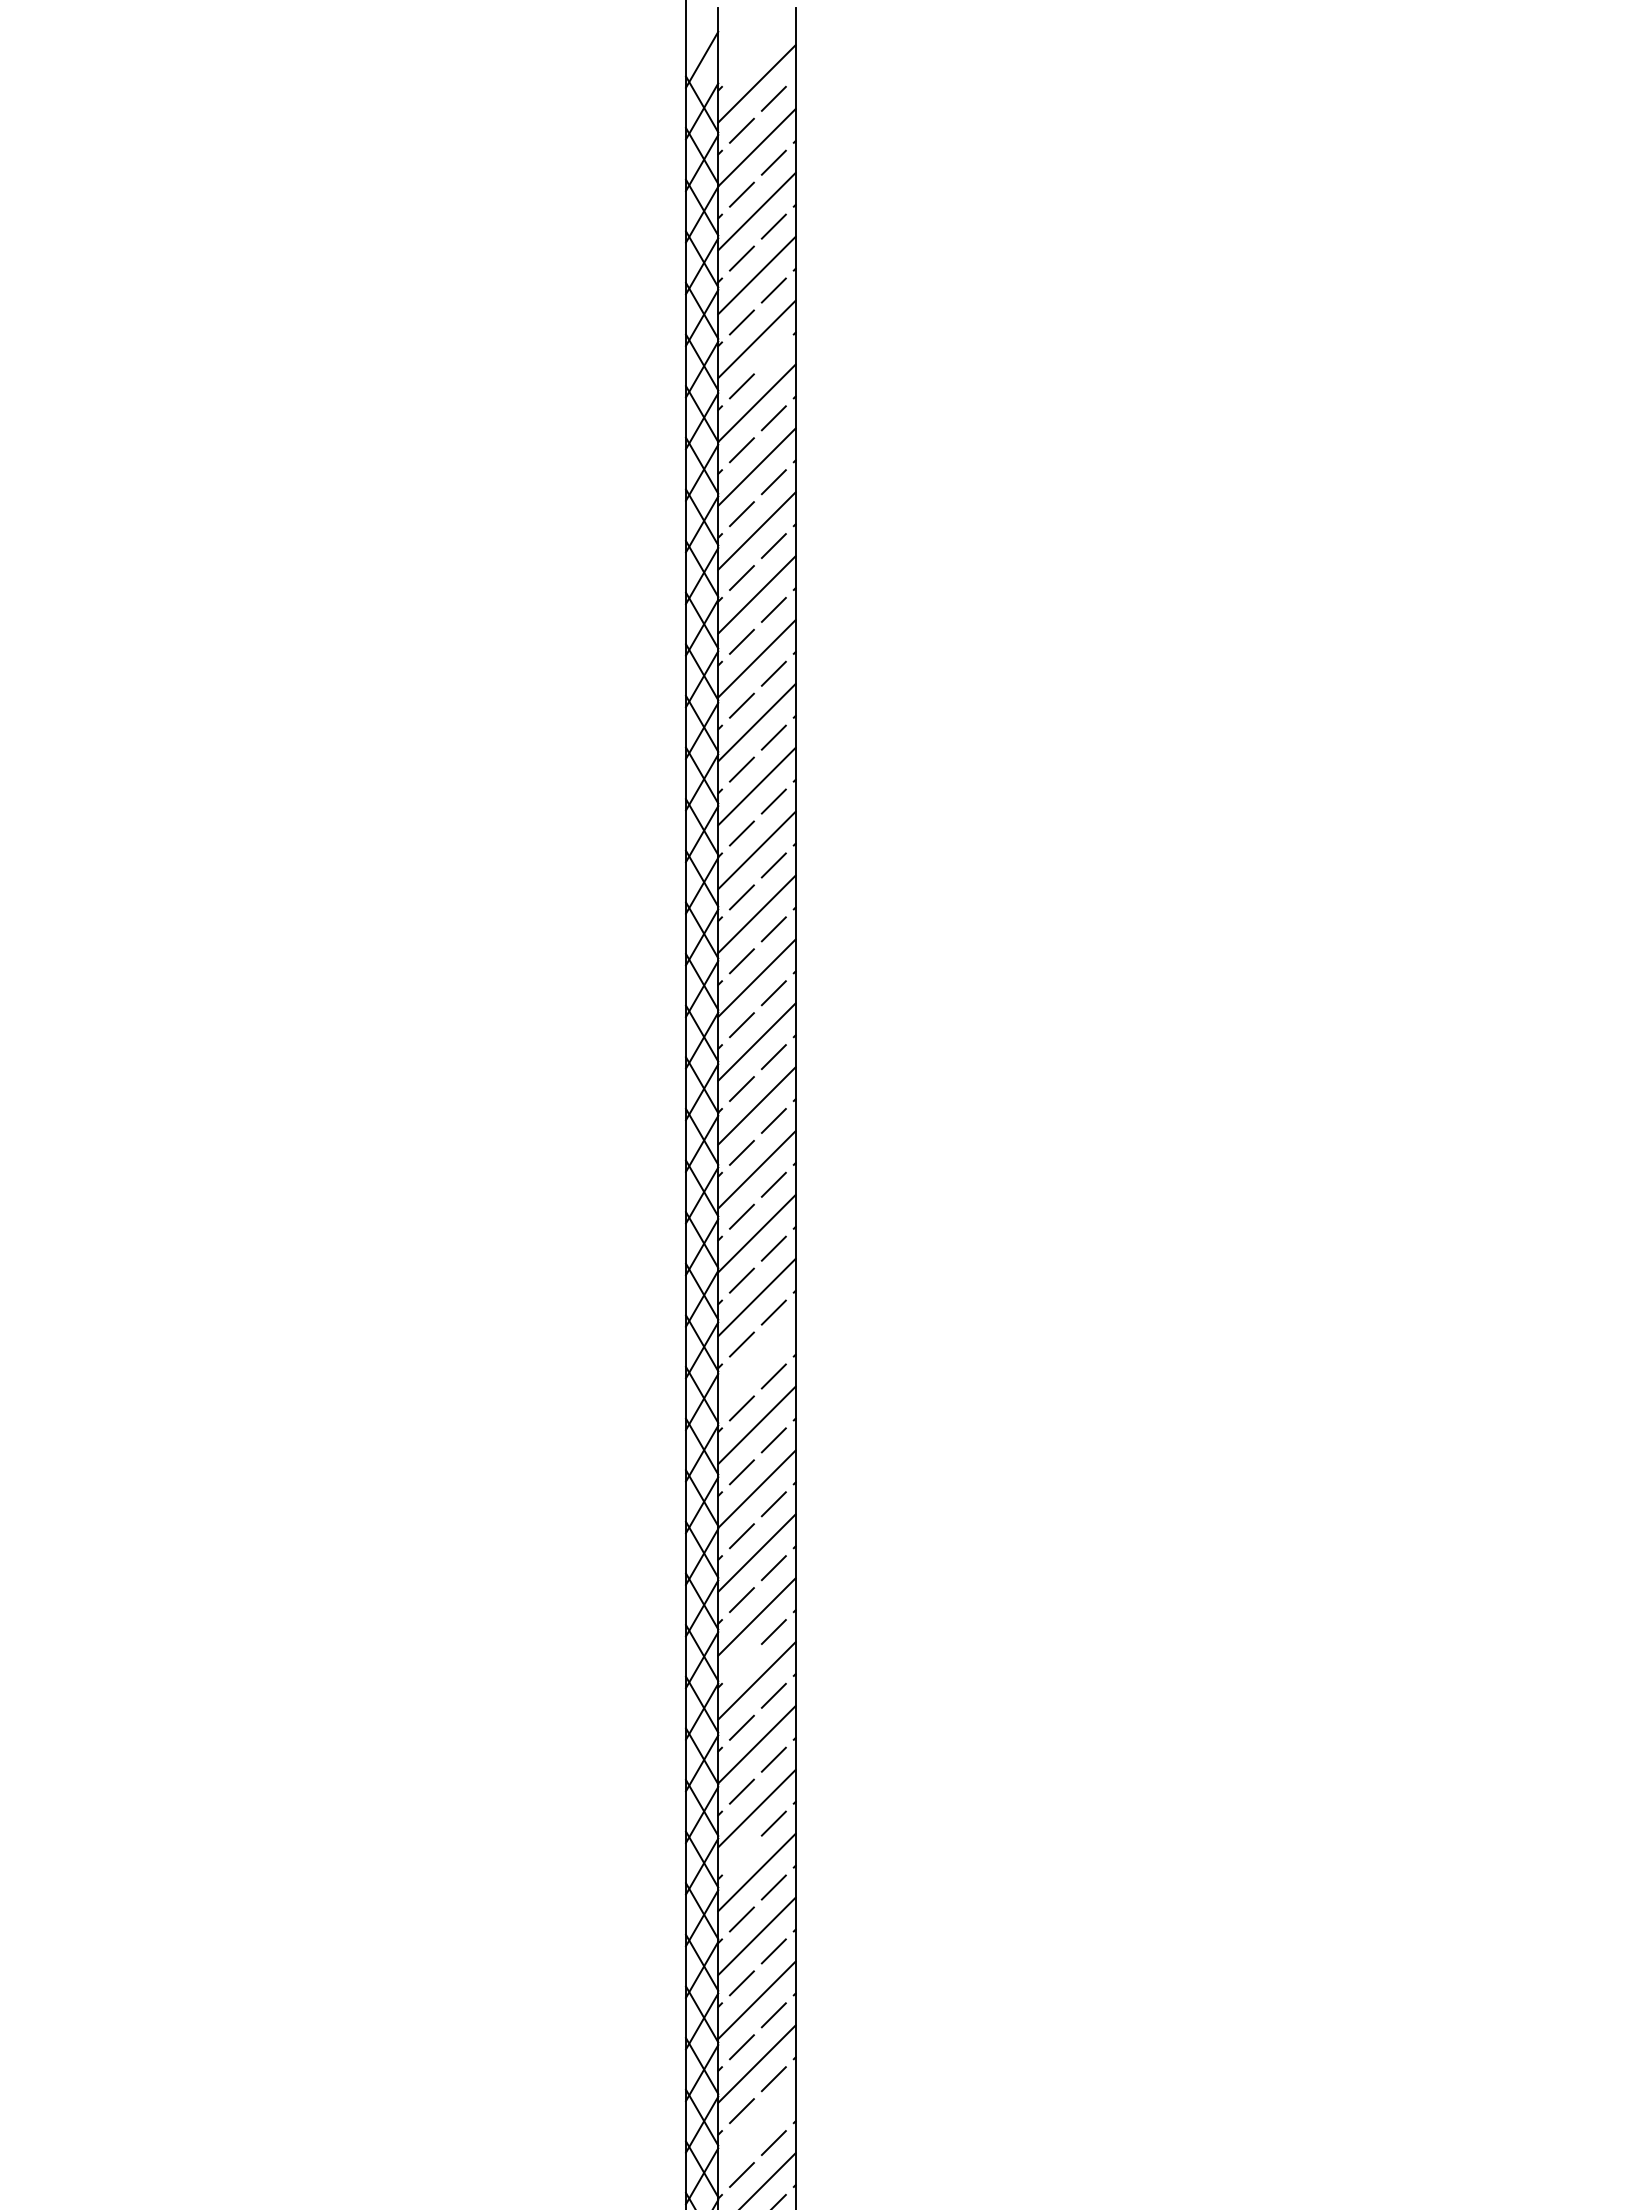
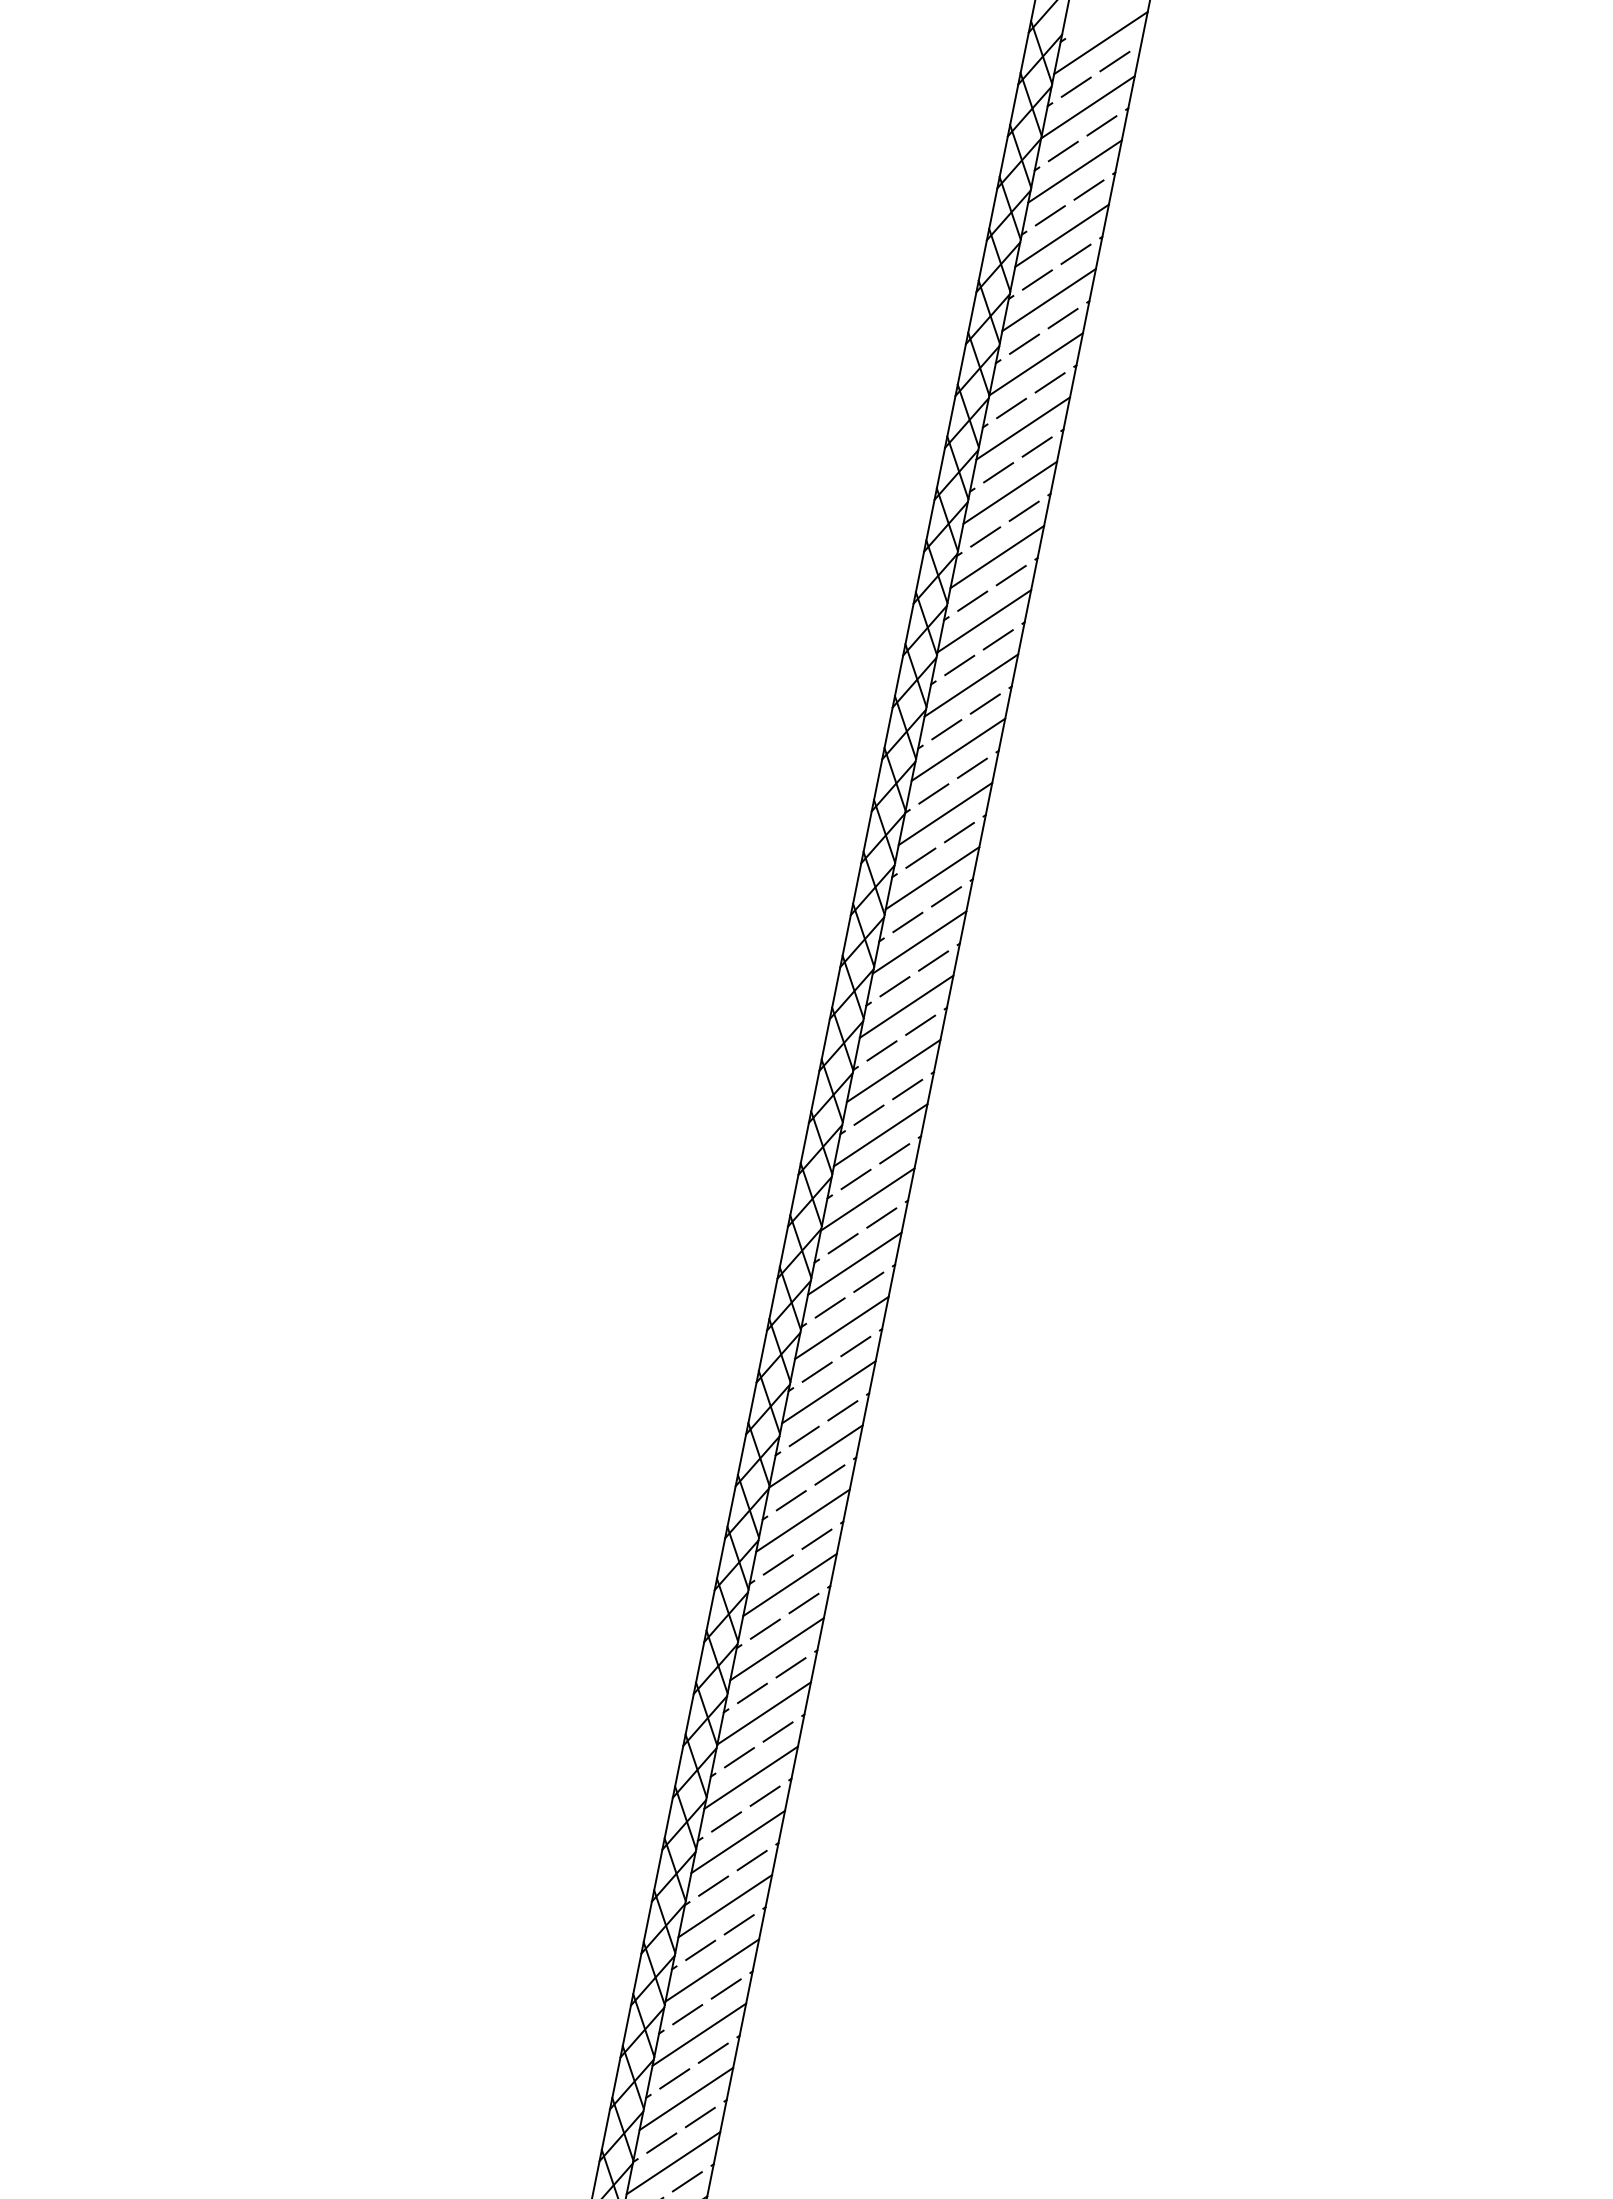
line: (773, 354) -> (1062, 318), added
line: (756, 1361) -> (841, 1327), added
line: (741, 1663) -> (765, 1628), added
line: (741, 1855) -> (726, 1821), added
line: (756, 2127) -> (686, 2098), added

